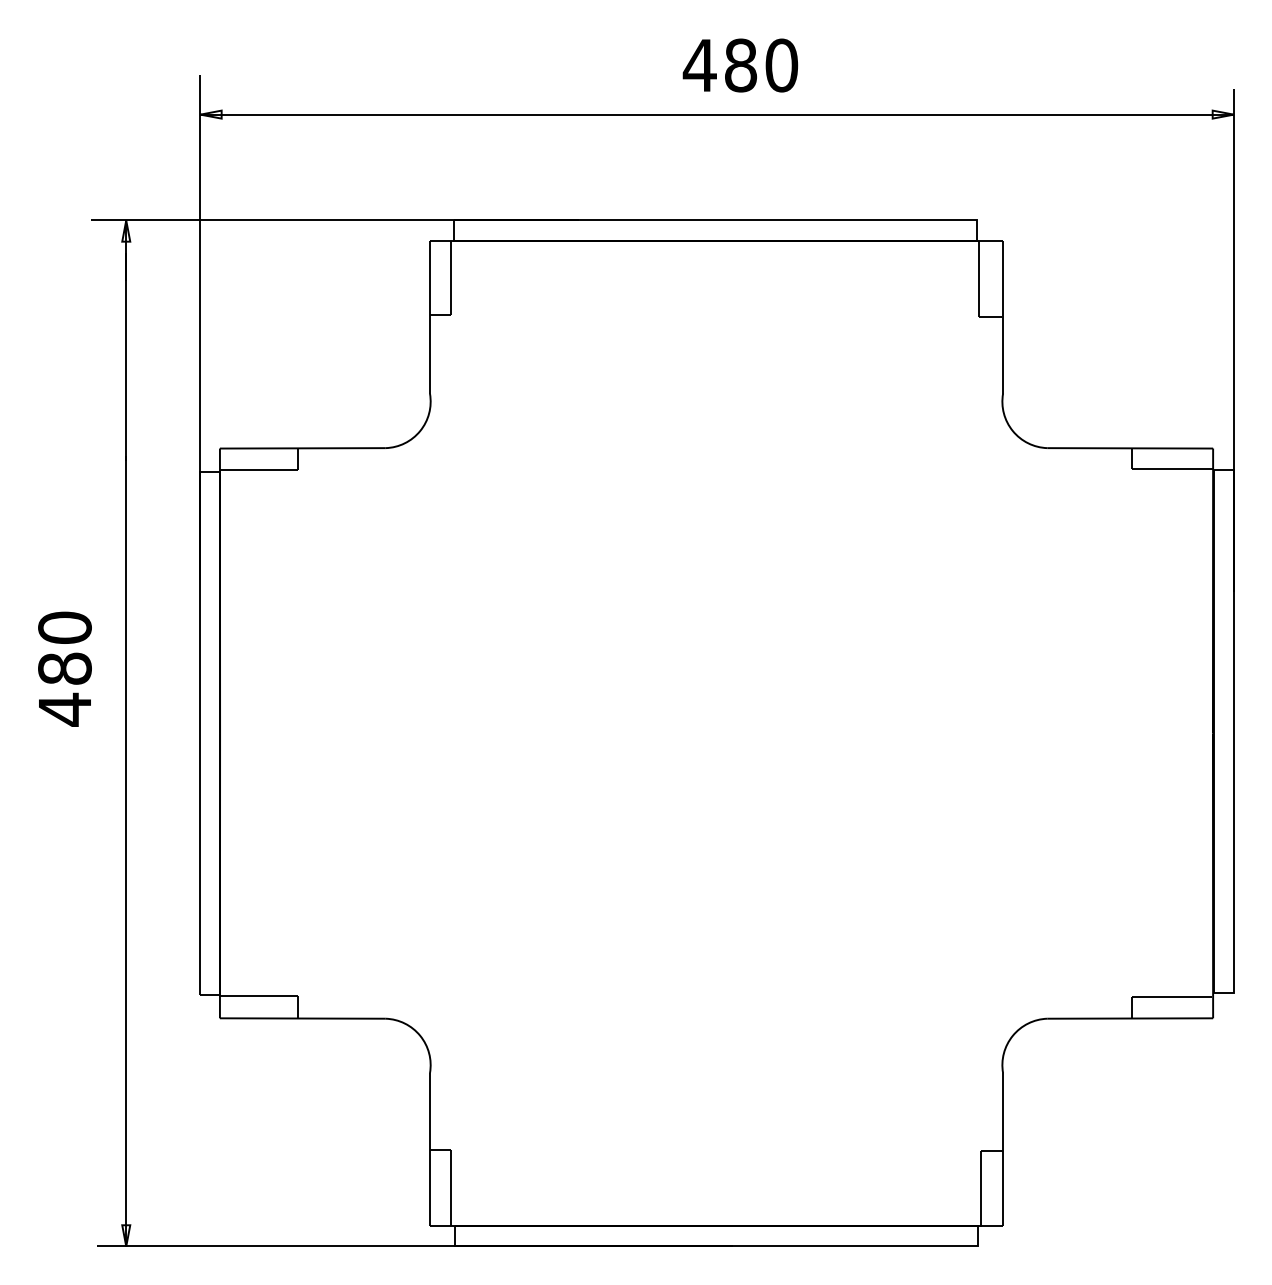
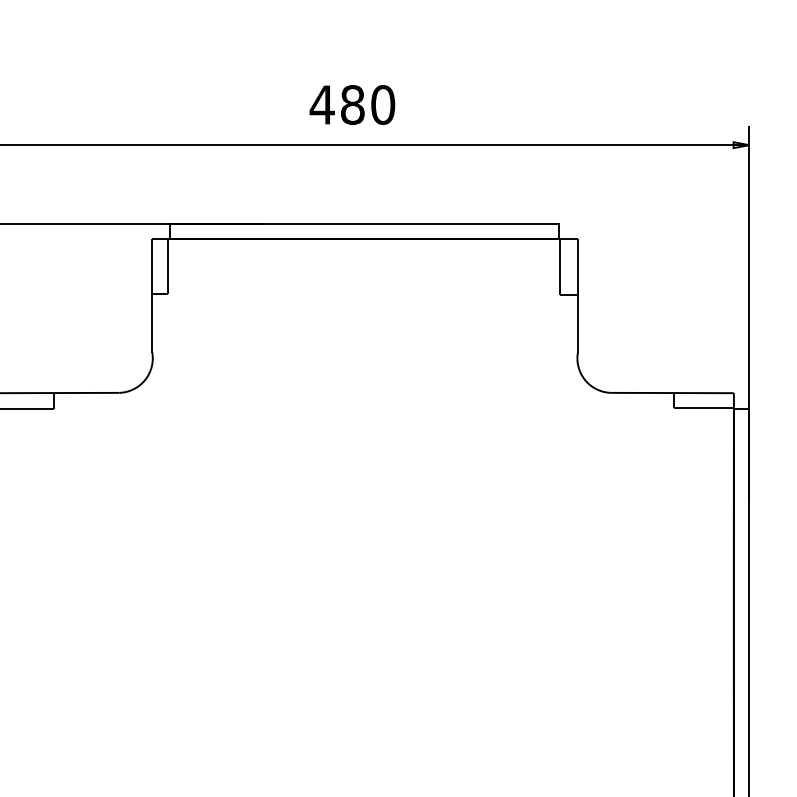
text: (740, 65) -> (352, 104), moved

